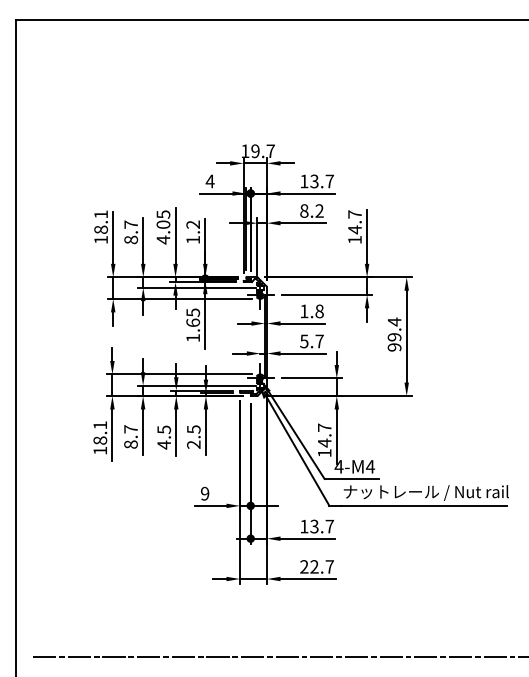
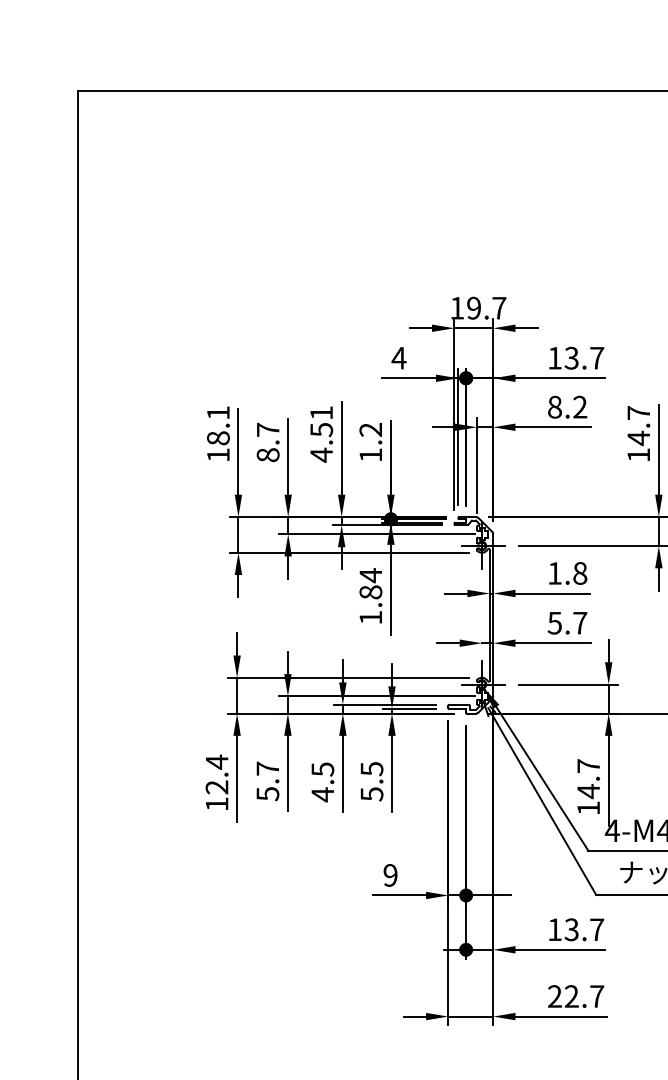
text: (163, 219) -> (321, 421), 4.05 -> 4.51
text: (193, 317) -> (371, 583), 1.65 -> 1.84
text: (100, 432) -> (217, 773), 18.1 -> 12.4
text: (130, 444) -> (267, 793), 8.7 -> 5.7
text: (193, 444) -> (371, 793), 2.5 -> 5.5

